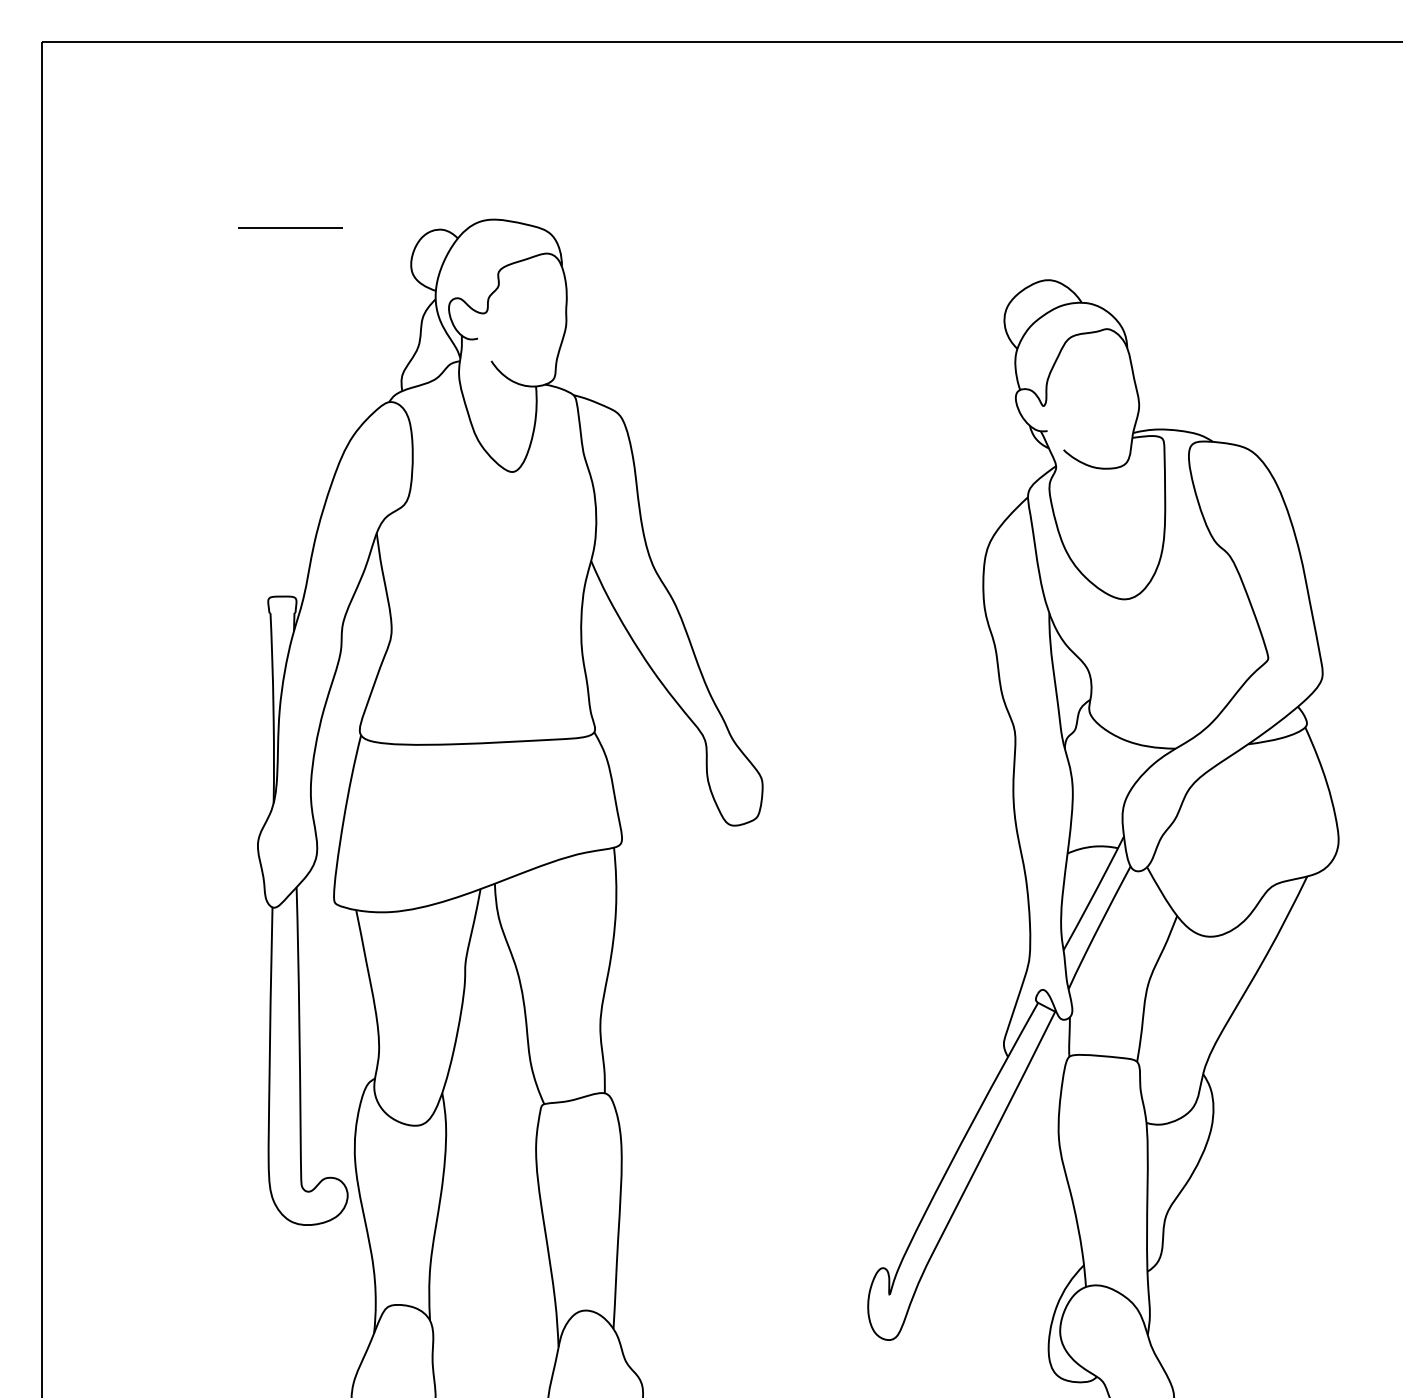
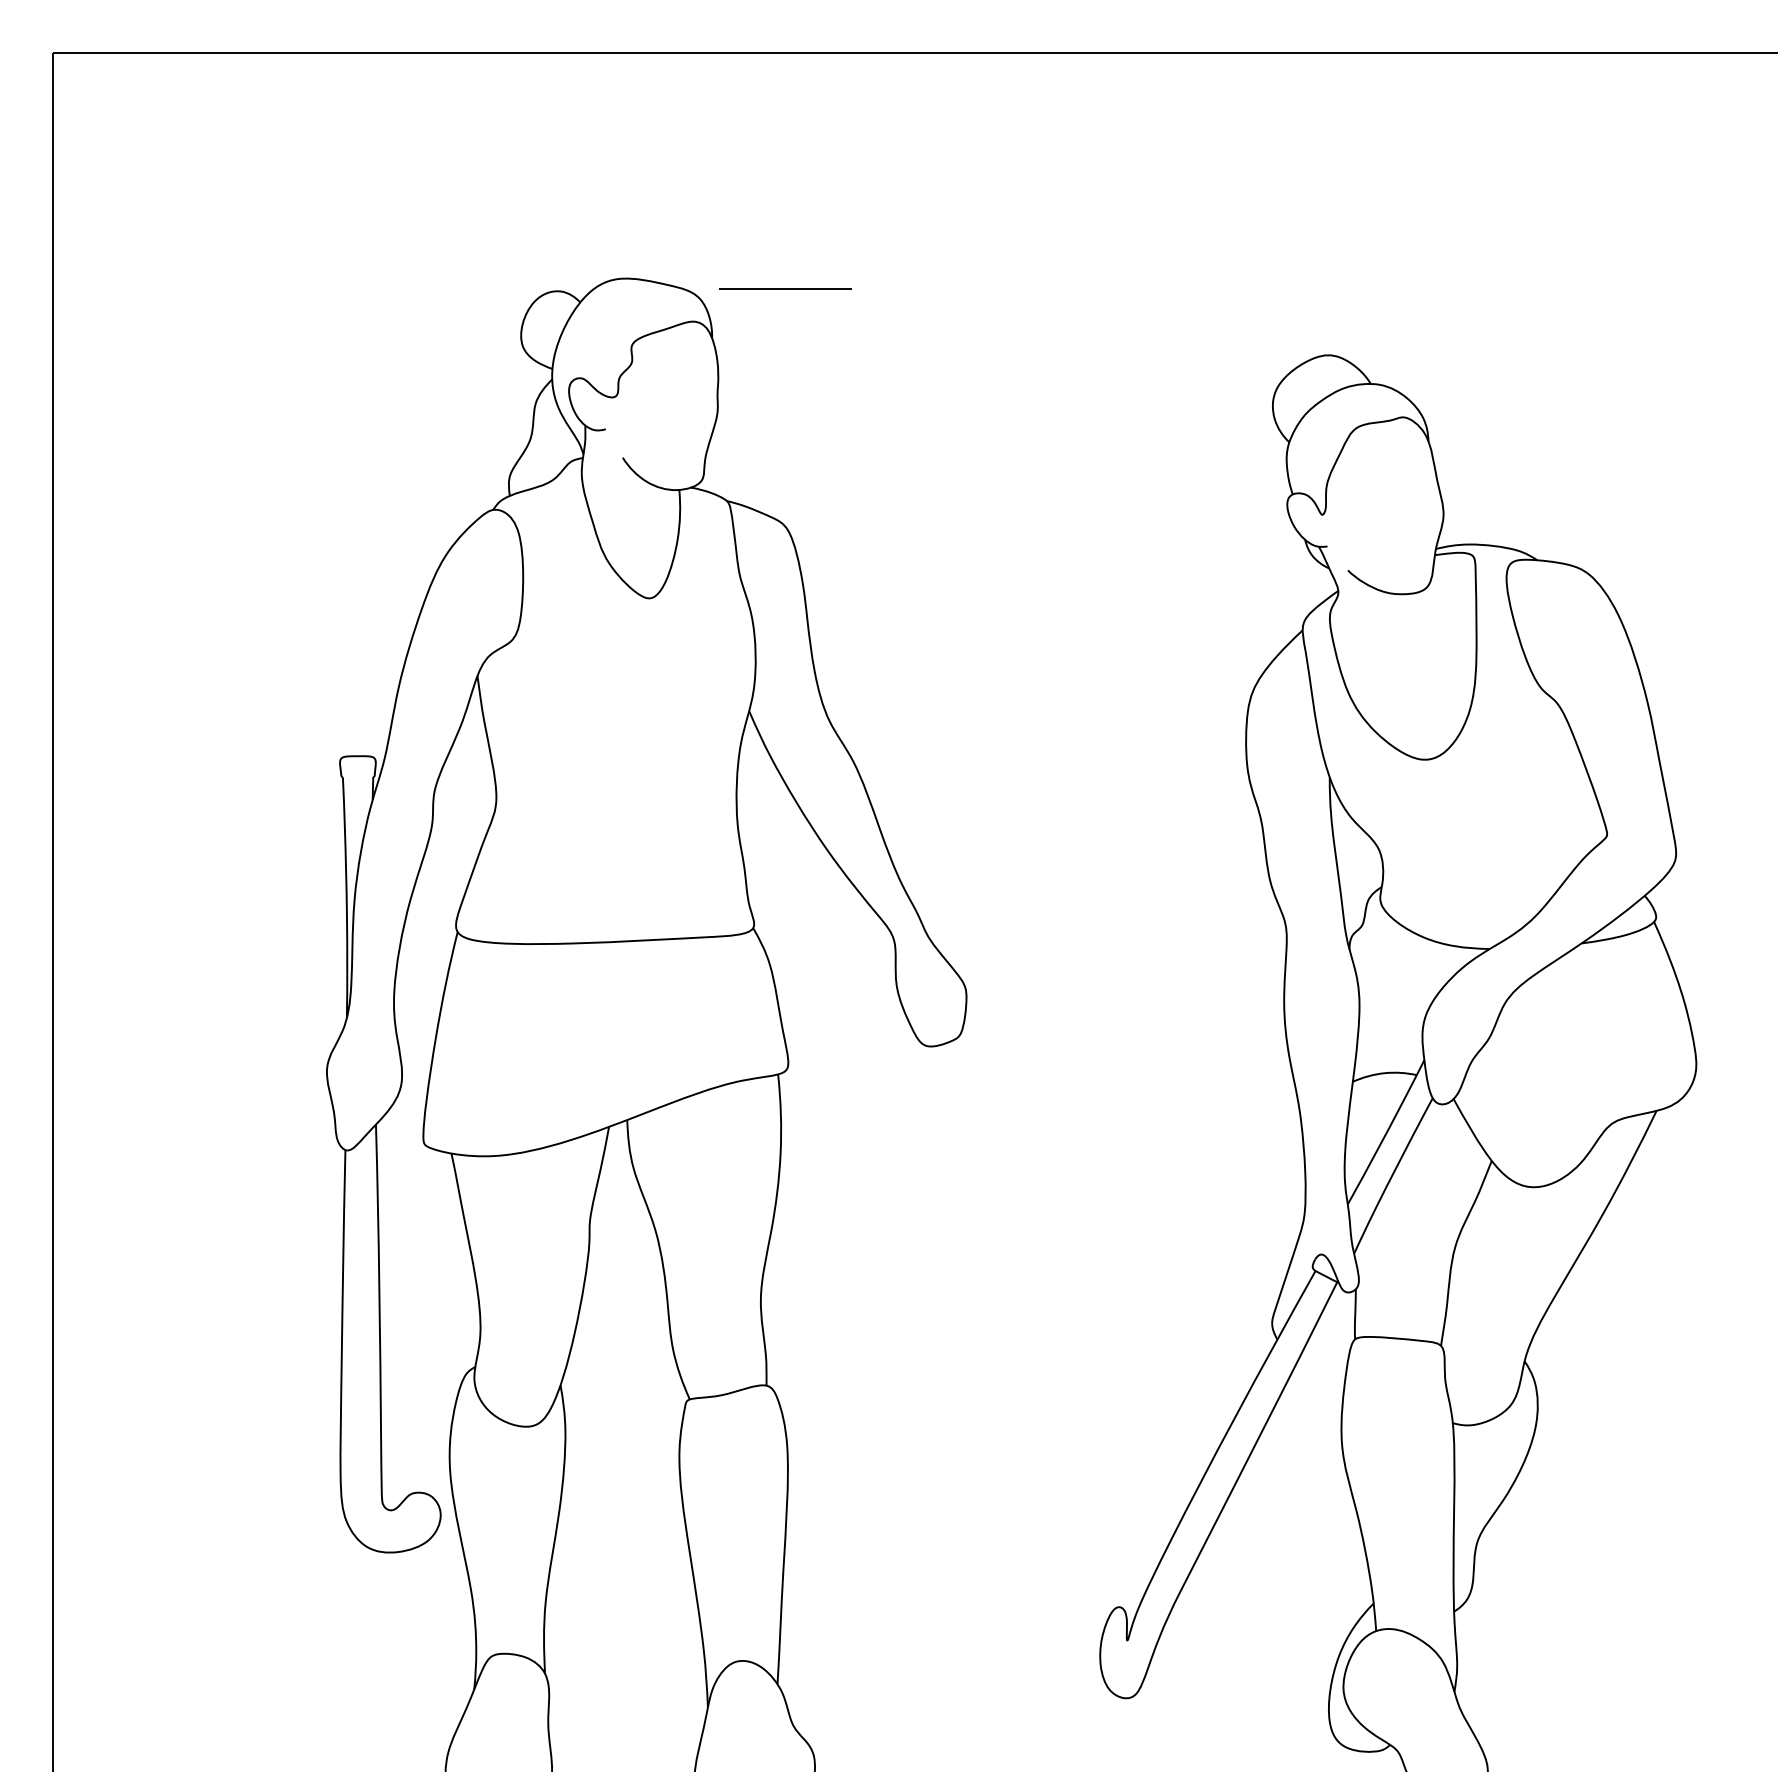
line: (290, 227) -> (785, 288), moved

